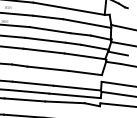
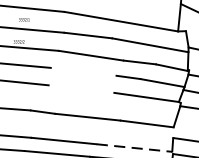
line: (45, 39) -> (83, 70), removed
line: (43, 50) -> (80, 88), removed
line: (77, 88) -> (134, 148), solid -> dashed

